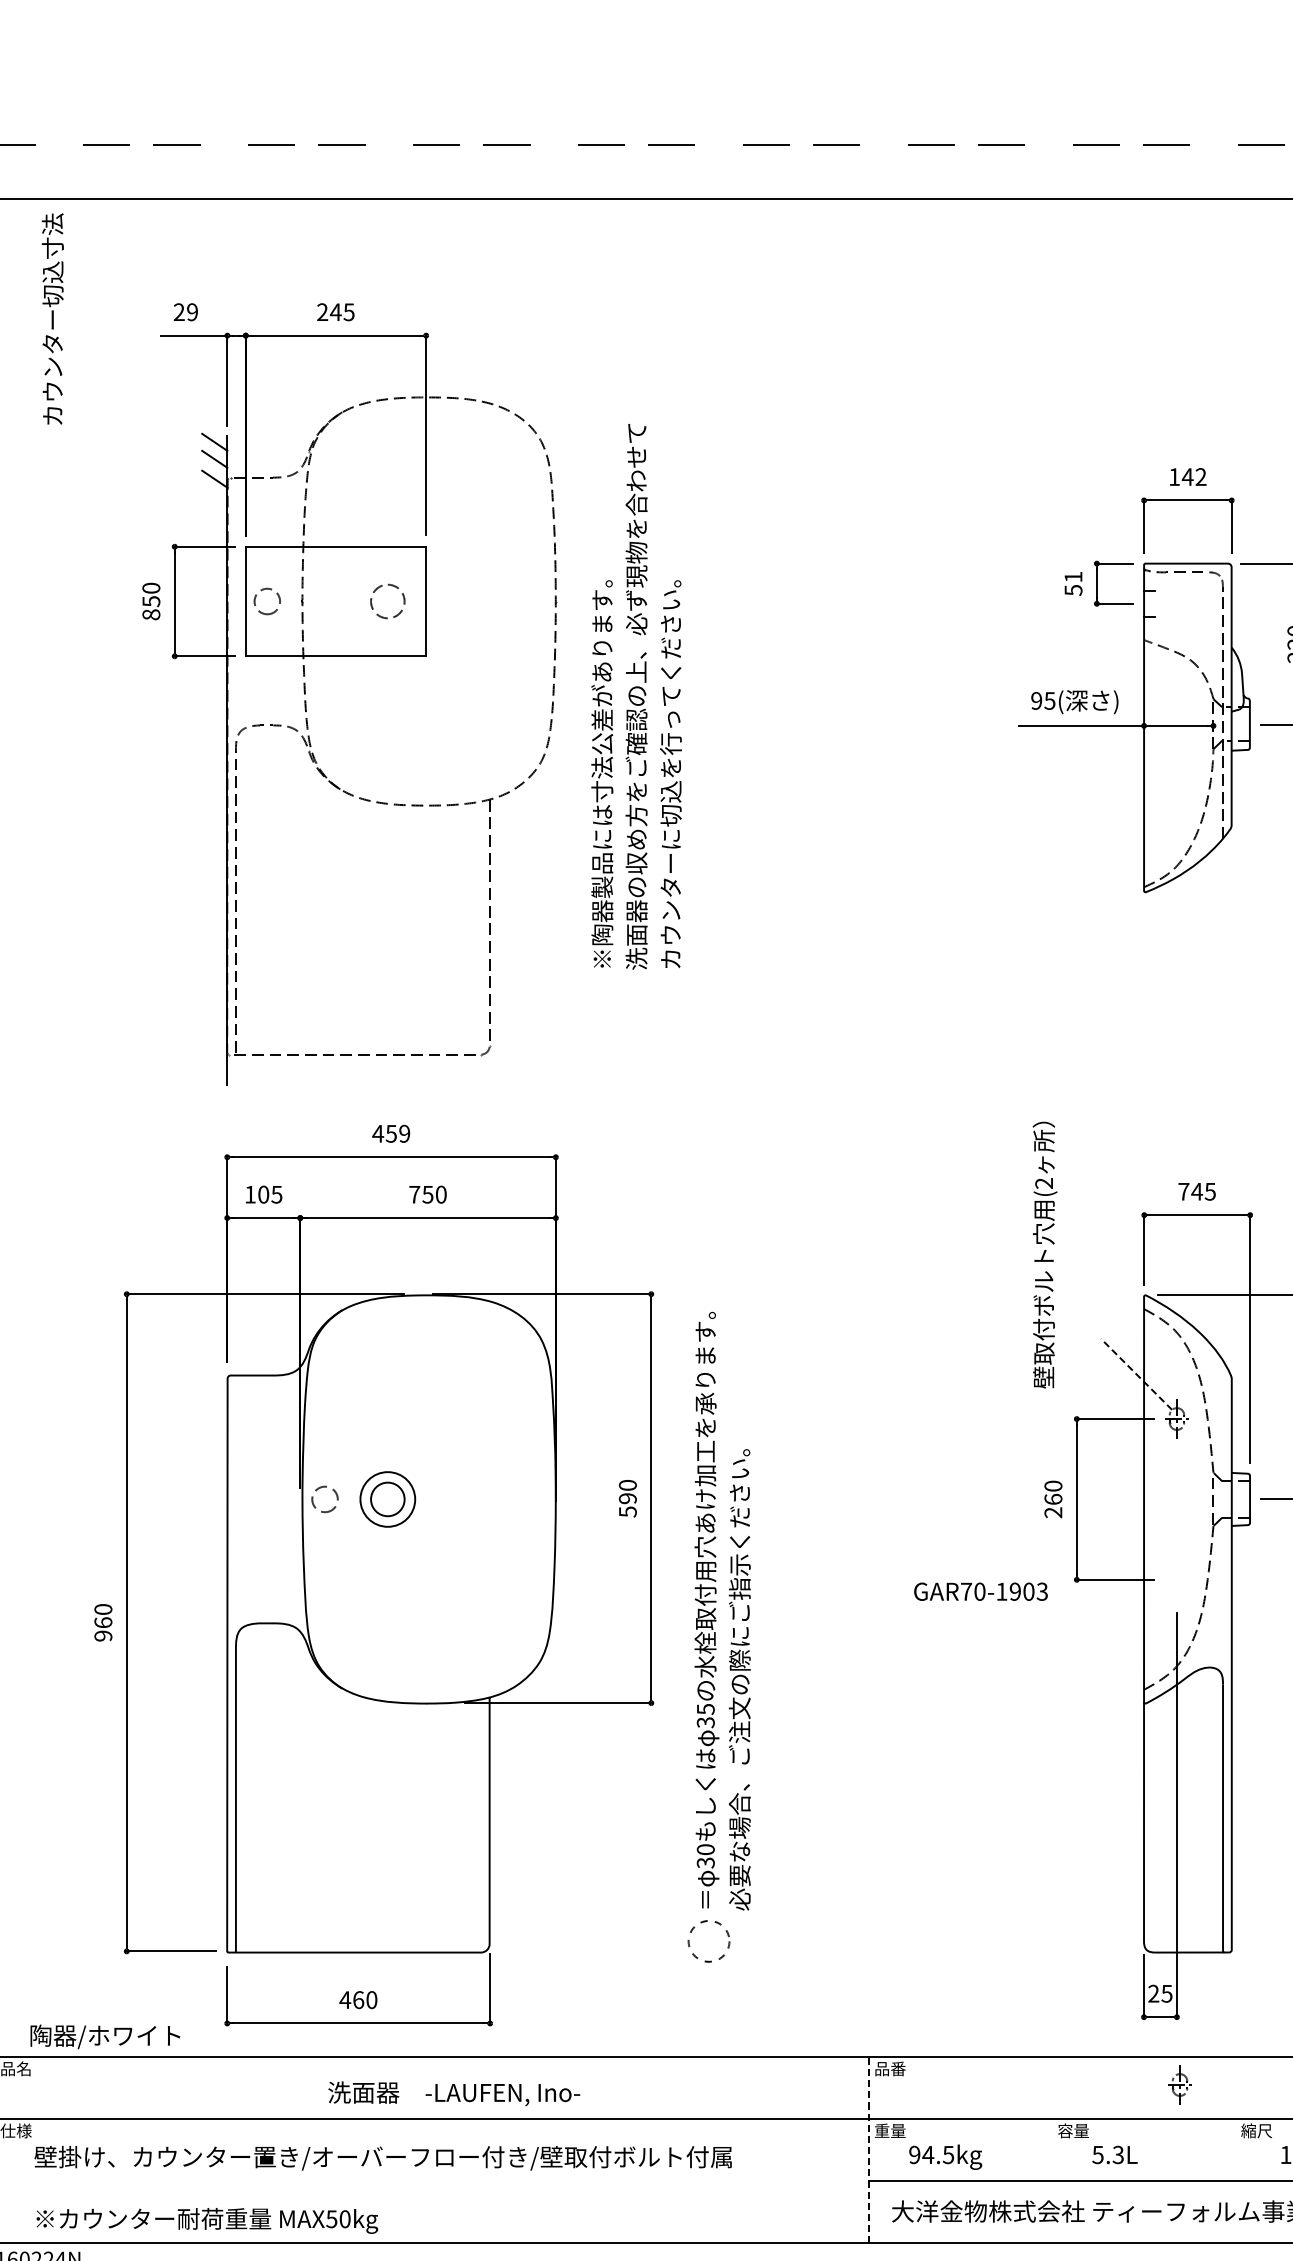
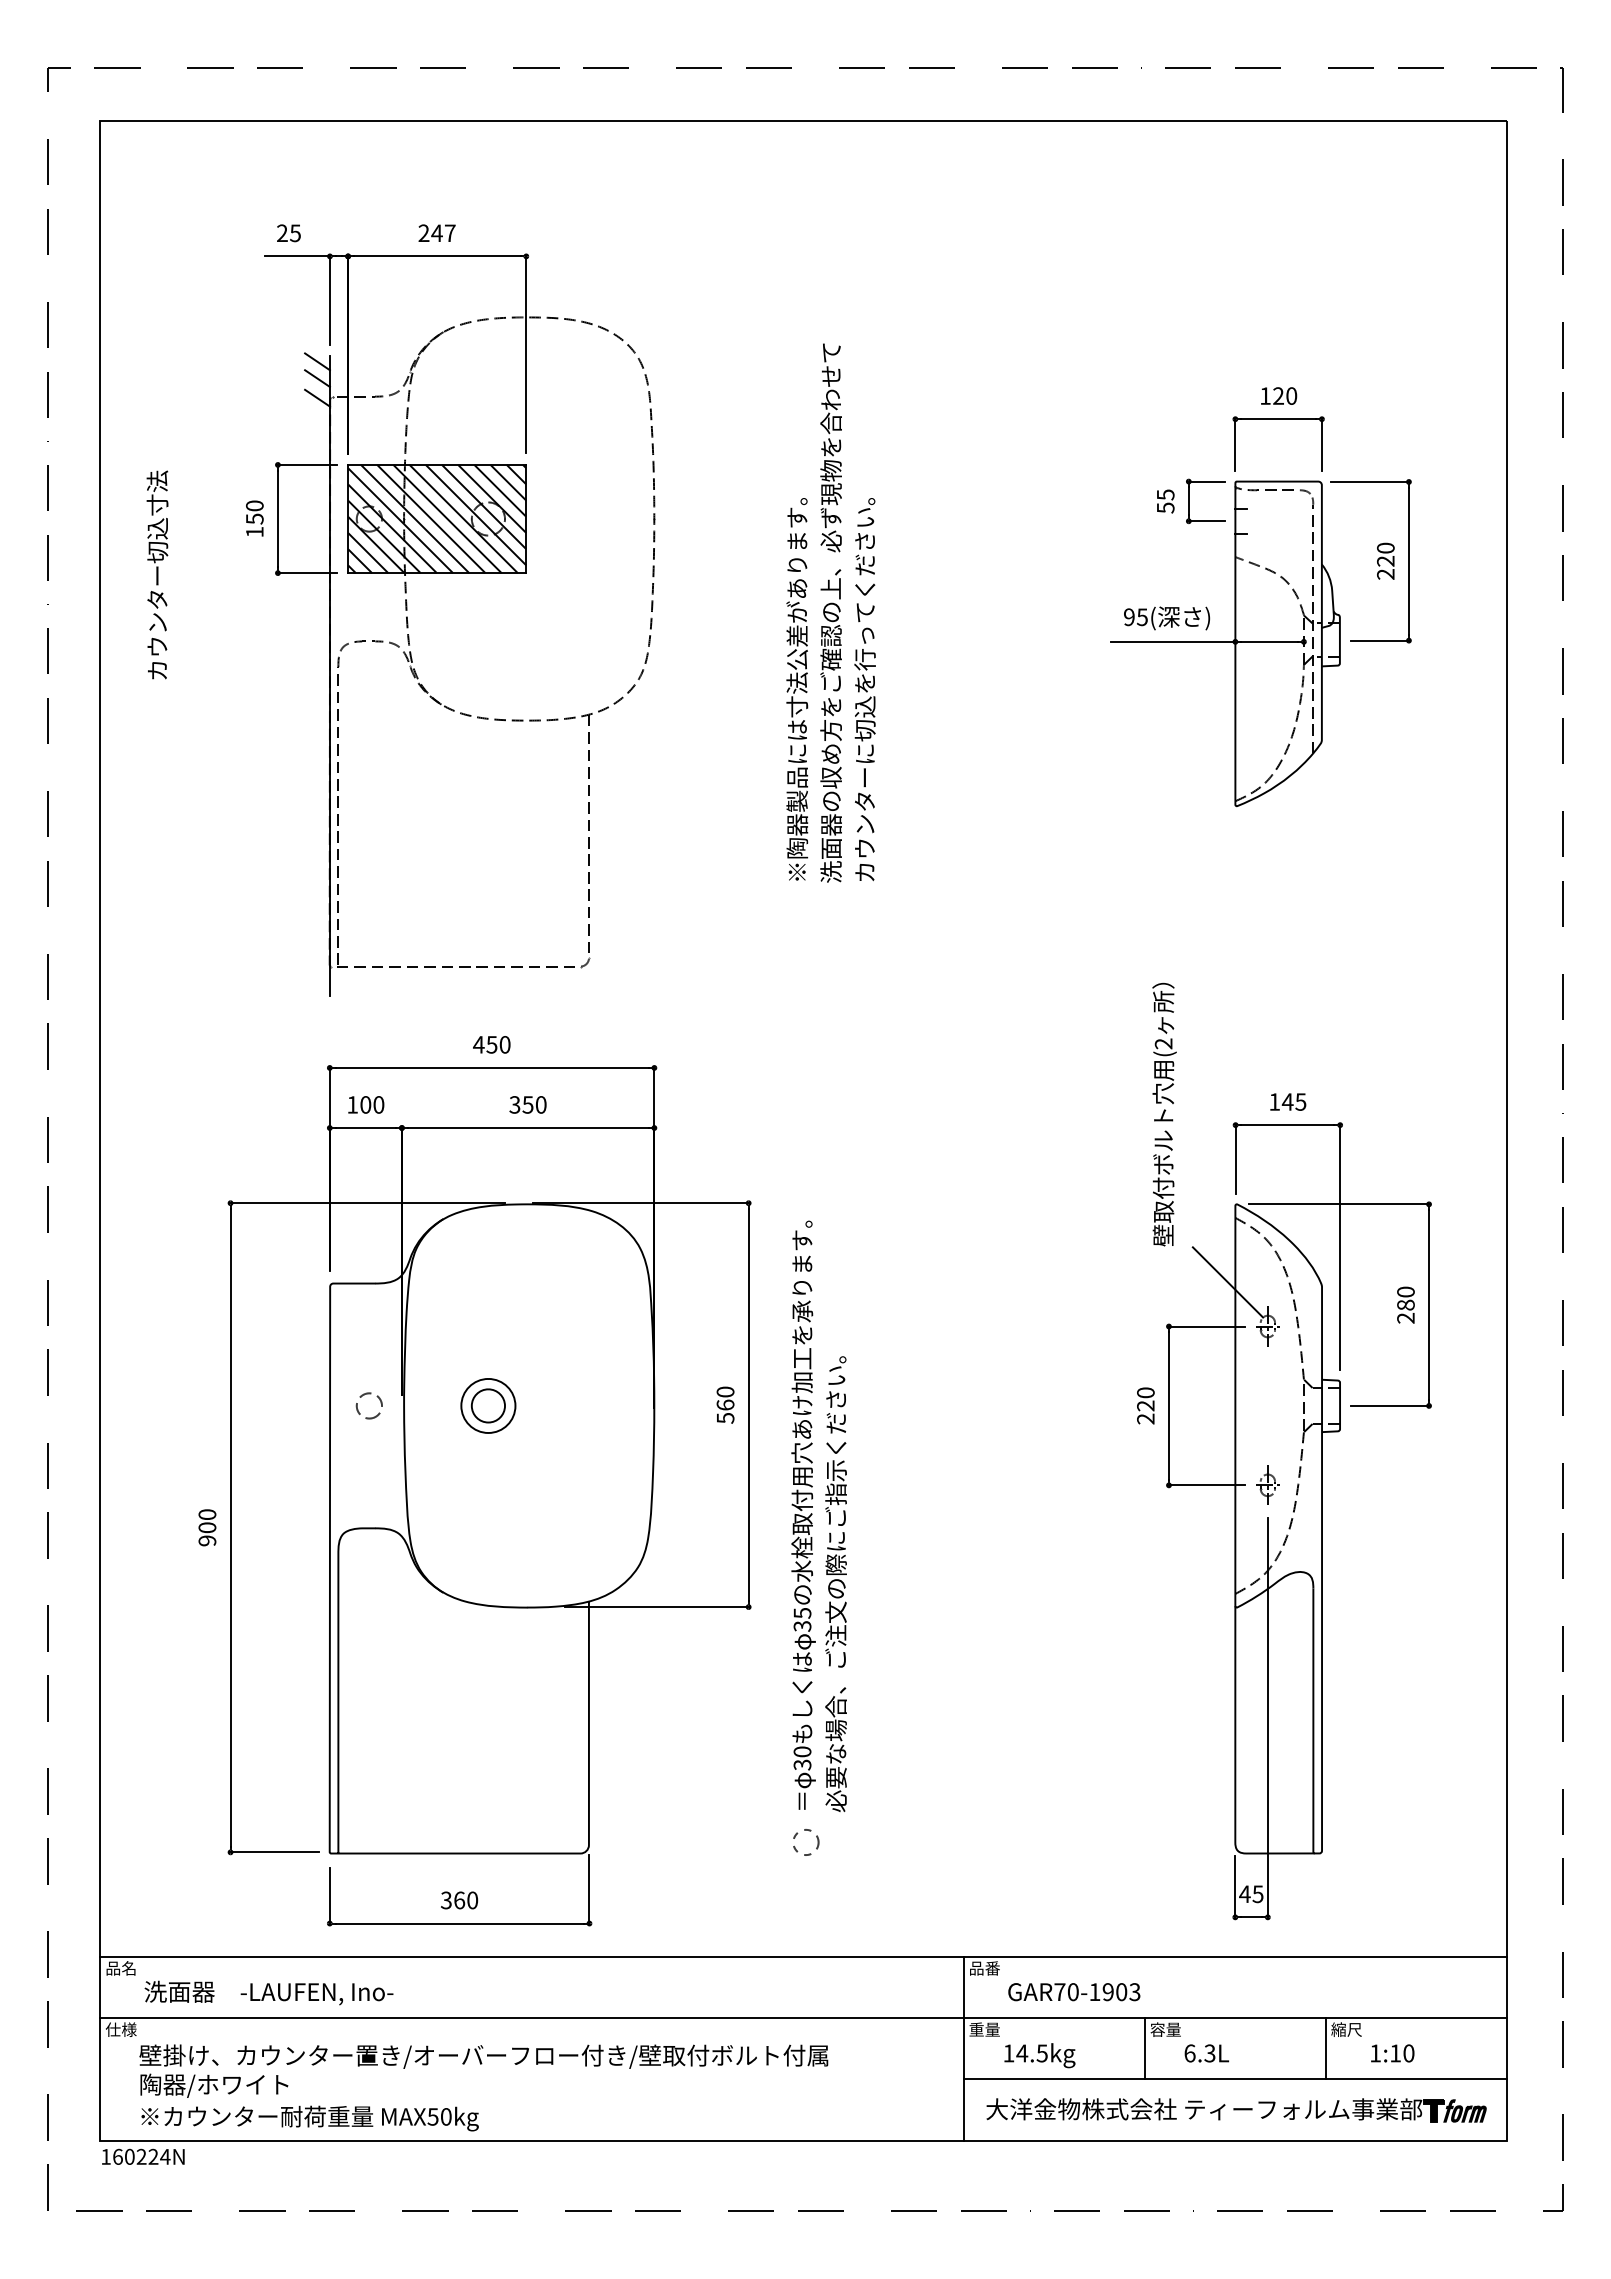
text: (192, 312) -> (295, 233), 29 -> 25
text: (348, 312) -> (449, 233), 245 -> 247
text: (52, 318) -> (157, 574), moved
text: (1193, 476) -> (1284, 395), 142 -> 120
text: (1073, 576) -> (1165, 494), 51 -> 55
hatch: (336, 600) -> (437, 518), added
text: (151, 614) -> (254, 531), 850 -> 150
text: (635, 696) -> (830, 612), moved
text: (404, 1133) -> (504, 1044), 459 -> 450
text: (1183, 1191) -> (1274, 1101), 745 -> 145
text: (276, 1194) -> (378, 1104), 105 -> 100
text: (414, 1194) -> (514, 1104), 750 -> 350
text: (1044, 1255) -> (1164, 1114), moved
line: (1137, 1374) -> (1228, 1282), dashed -> solid
part: (317, 1490) -> (361, 1397), moved
text: (627, 1497) -> (725, 1404), 590 -> 560
text: (1053, 1498) -> (1145, 1405), 260 -> 220
text: (981, 1592) -> (1074, 1992), moved
text: (103, 1622) -> (207, 1527), 960 -> 900
circle: (709, 1941) -> (806, 1842), size x0.62
text: (1153, 1993) -> (1244, 1893), 25 -> 45
text: (345, 2000) -> (446, 1900), 460 -> 360
text: (105, 2036) -> (214, 2085), moved
part: (1179, 2084) -> (1267, 1484), moved
text: (453, 2093) -> (268, 1992), moved
line: (868, 2149) -> (963, 2048), dashed -> solid
line: (1052, 2149) -> (1144, 2048), added
line: (1235, 2149) -> (1325, 2048), added
text: (914, 2155) -> (1008, 2053), 94.5kg -> 14.5kg
text: (1097, 2155) -> (1189, 2053), 5.3L -> 6.3L

